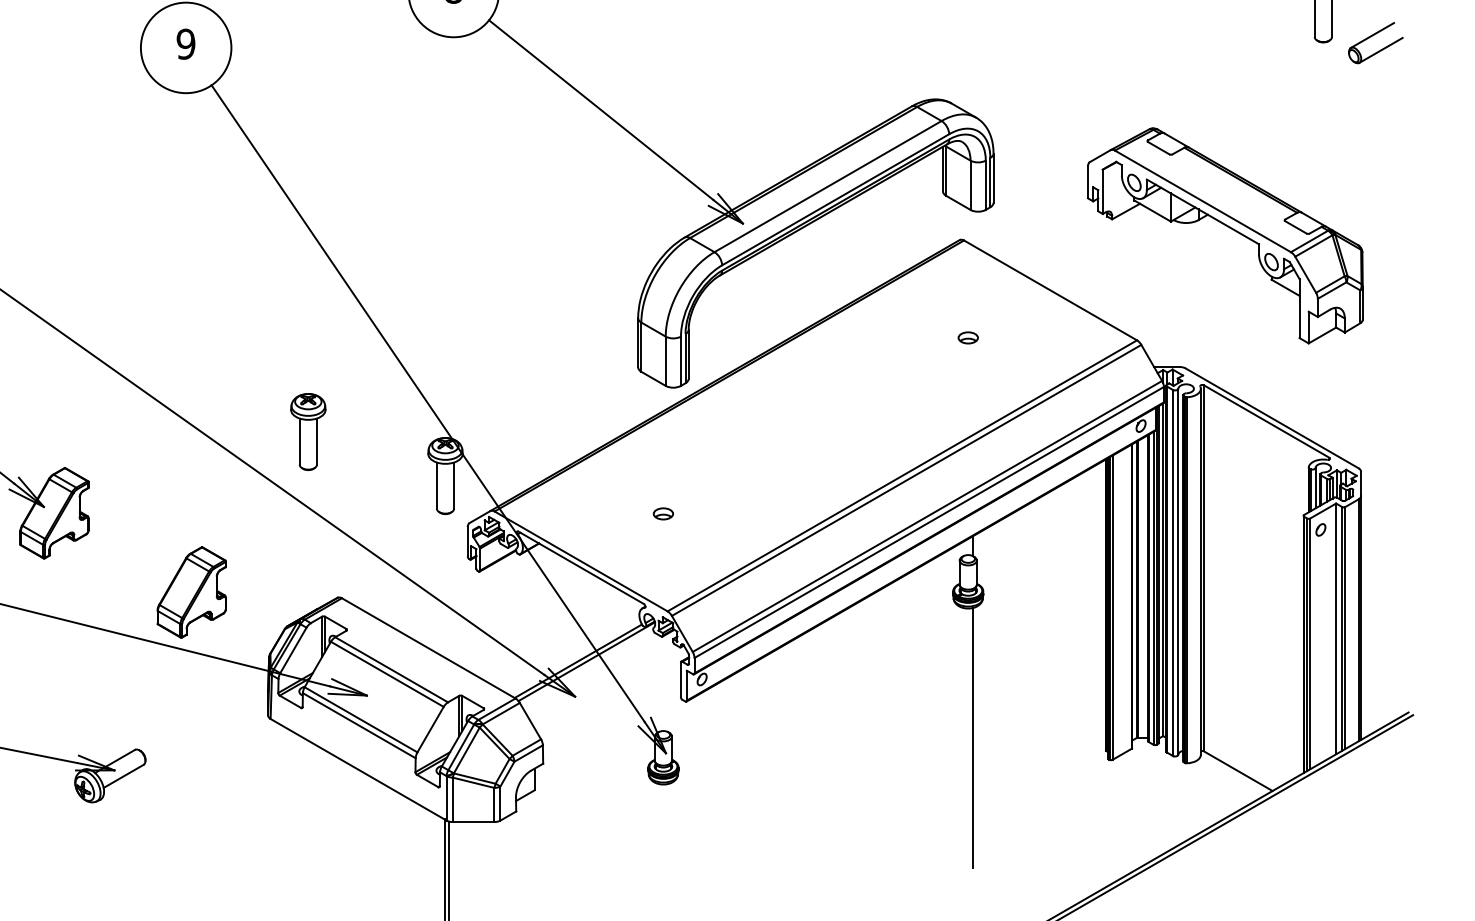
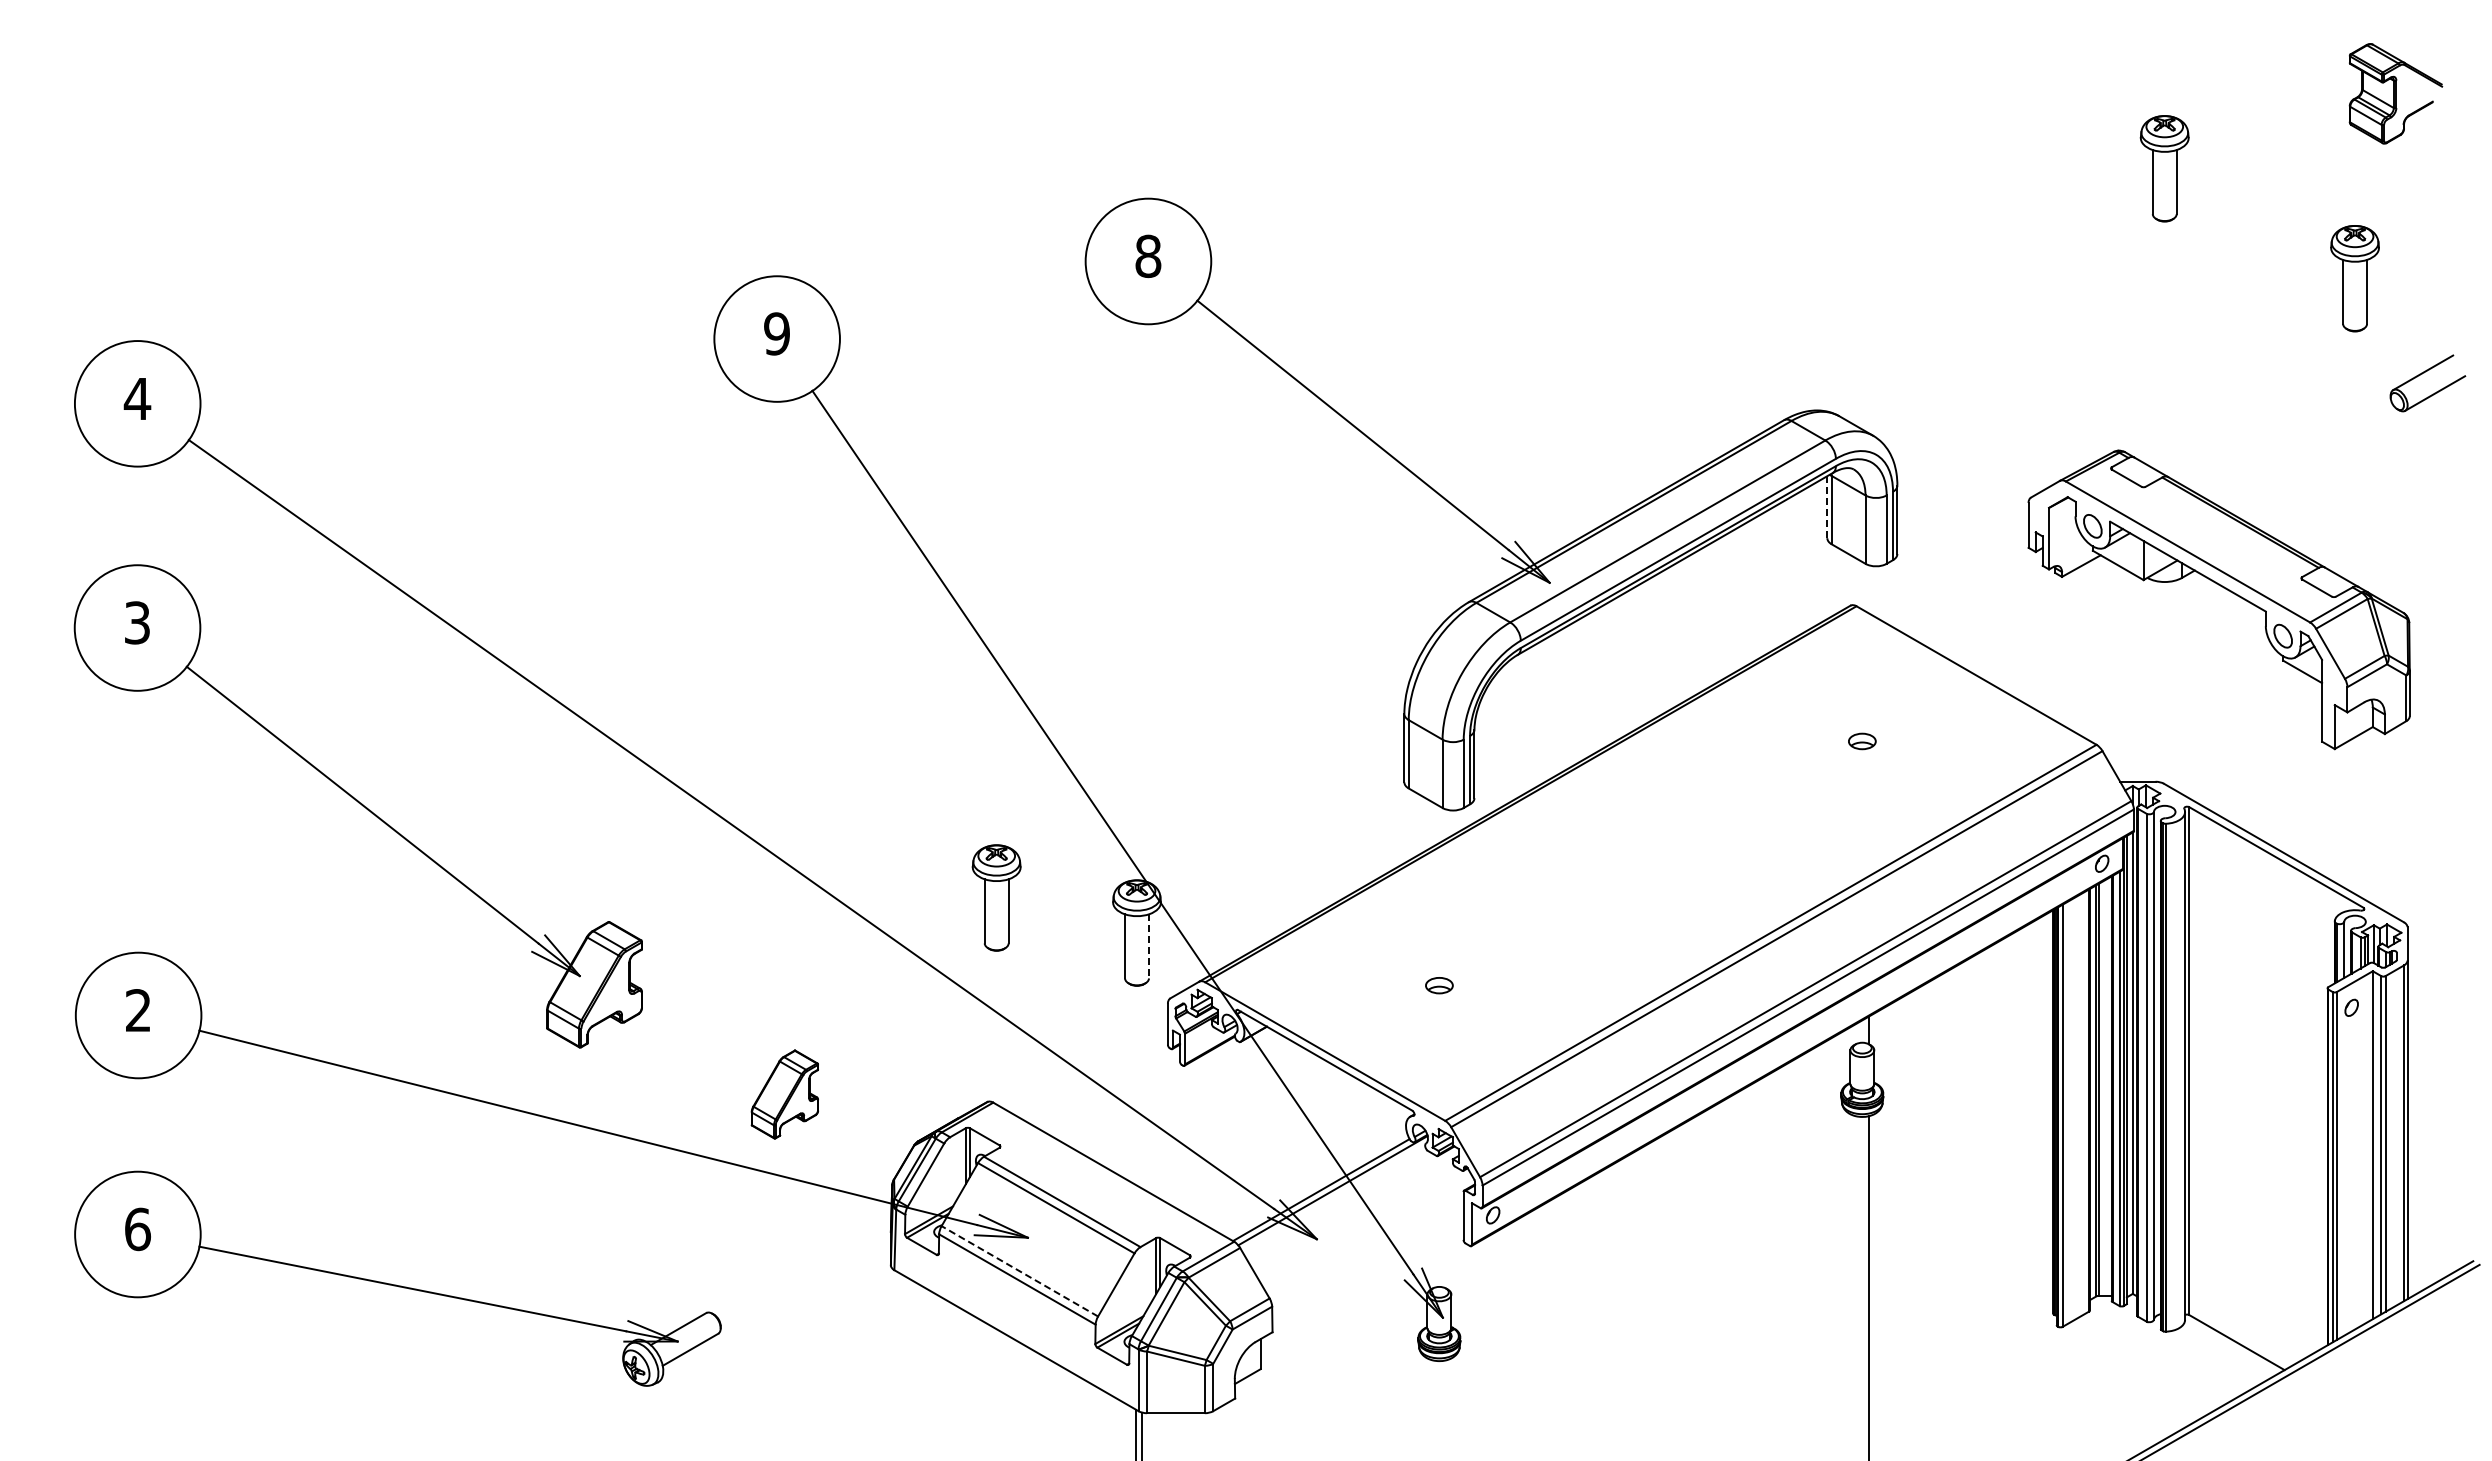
part: (1371, 36) -> (2422, 374), moved
line: (943, 169) -> (1827, 507), solid -> dashed
part: (308, 431) -> (996, 897), moved
line: (453, 485) -> (1148, 946), solid -> dashed
part: (191, 592) -> (784, 1094), size x0.7
line: (360, 719) -> (1019, 1271), solid -> dashed

